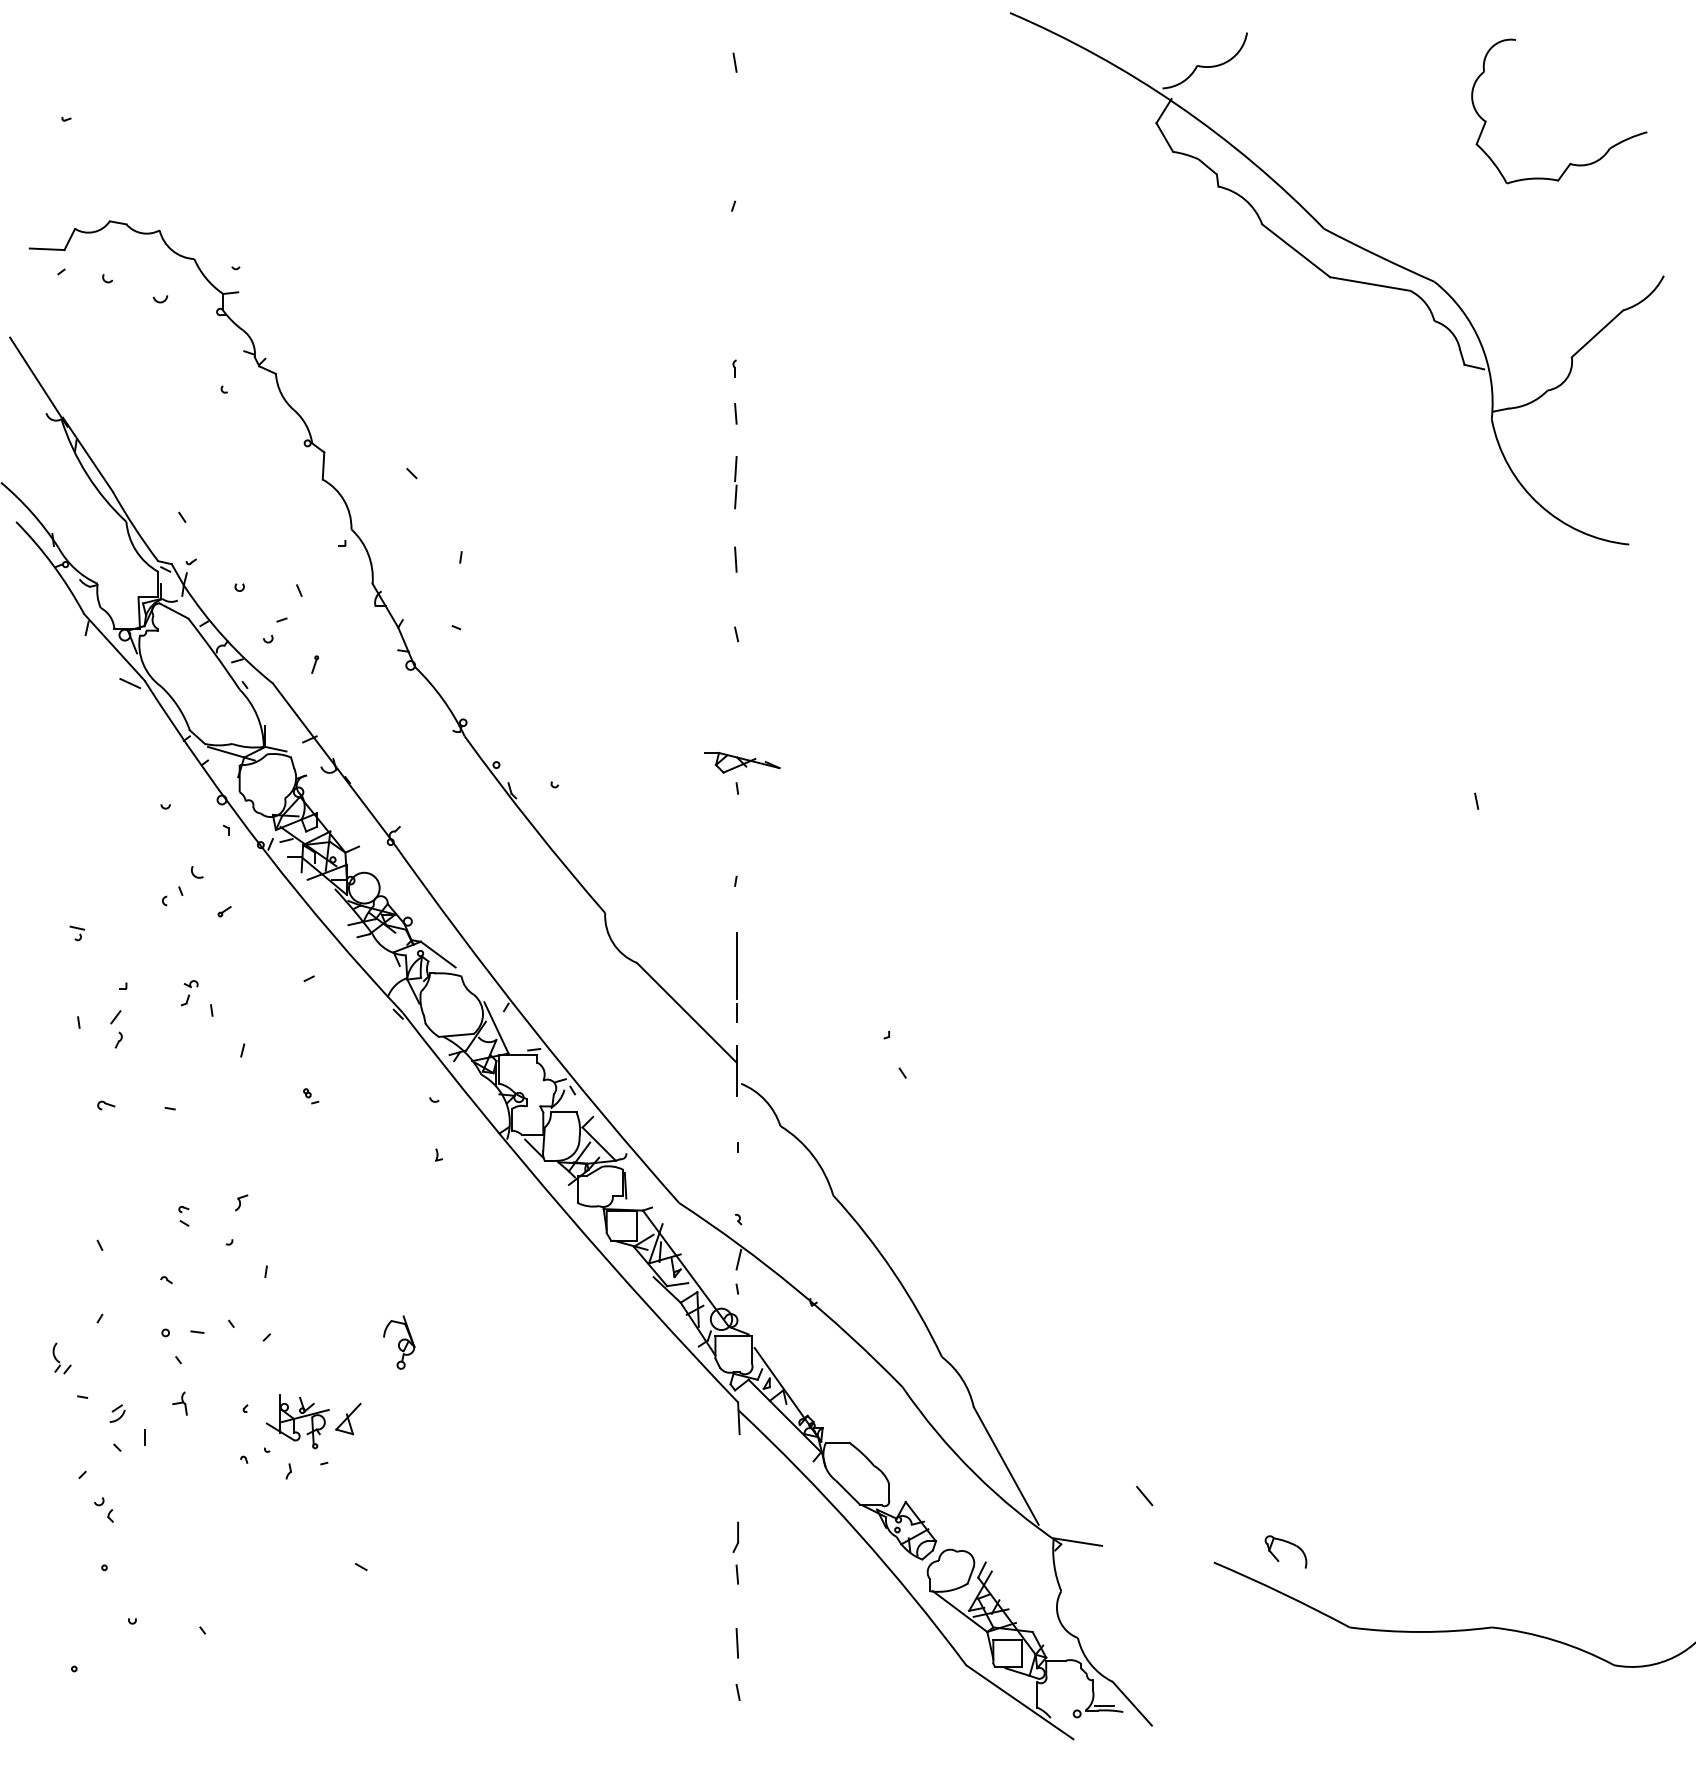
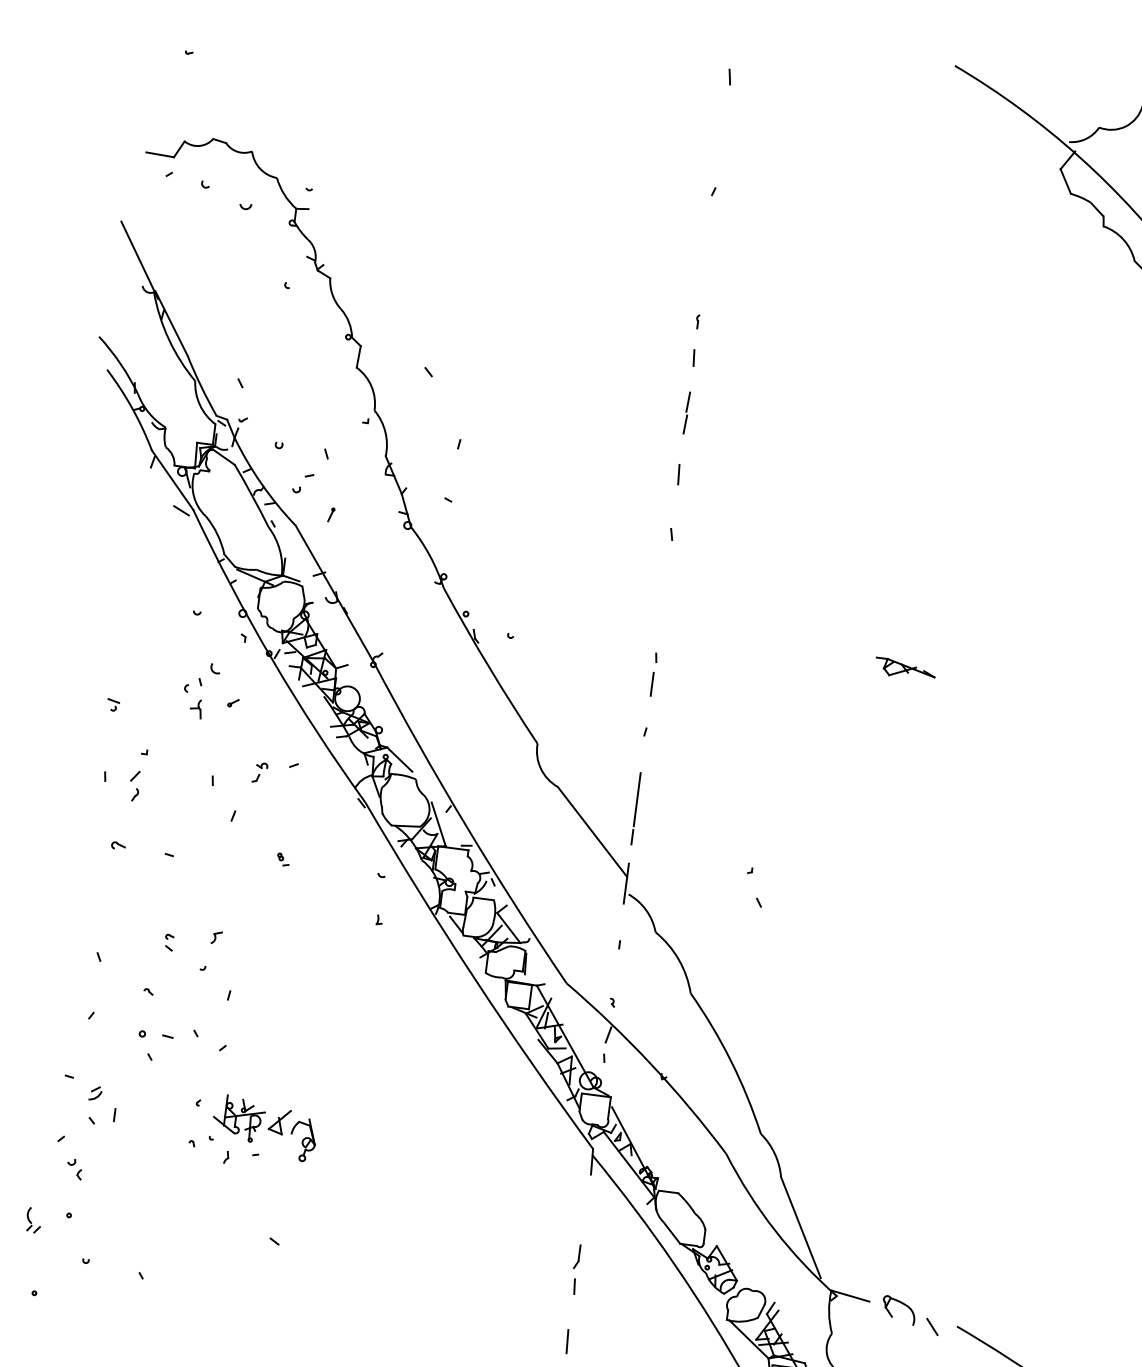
part: (742, 762) -> (905, 669), moved
line: (736, 821) -> (652, 684), added
part: (189, 993) -> (259, 773), moved
part: (399, 1342) -> (303, 1139), moved
part: (61, 1358) -> (33, 1220), moved
part: (179, 1403) -> (195, 708), moved
line: (1144, 1496) -> (932, 1327), moved
part: (1288, 1543) -> (901, 1303), moved

